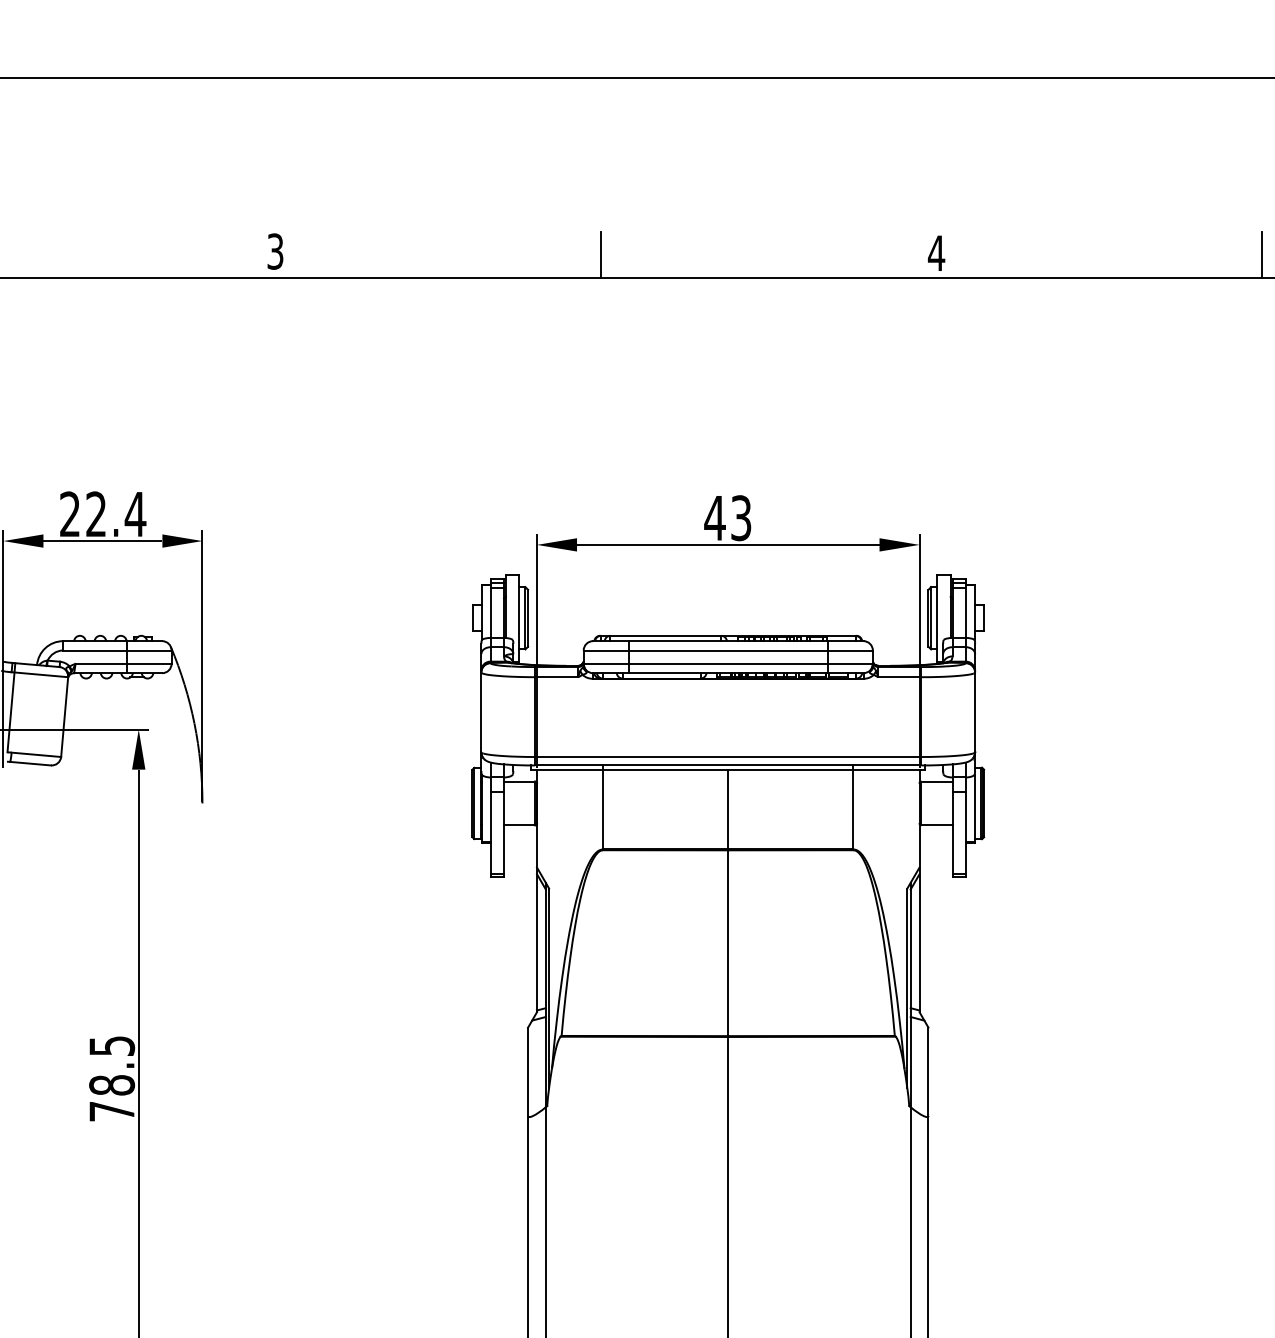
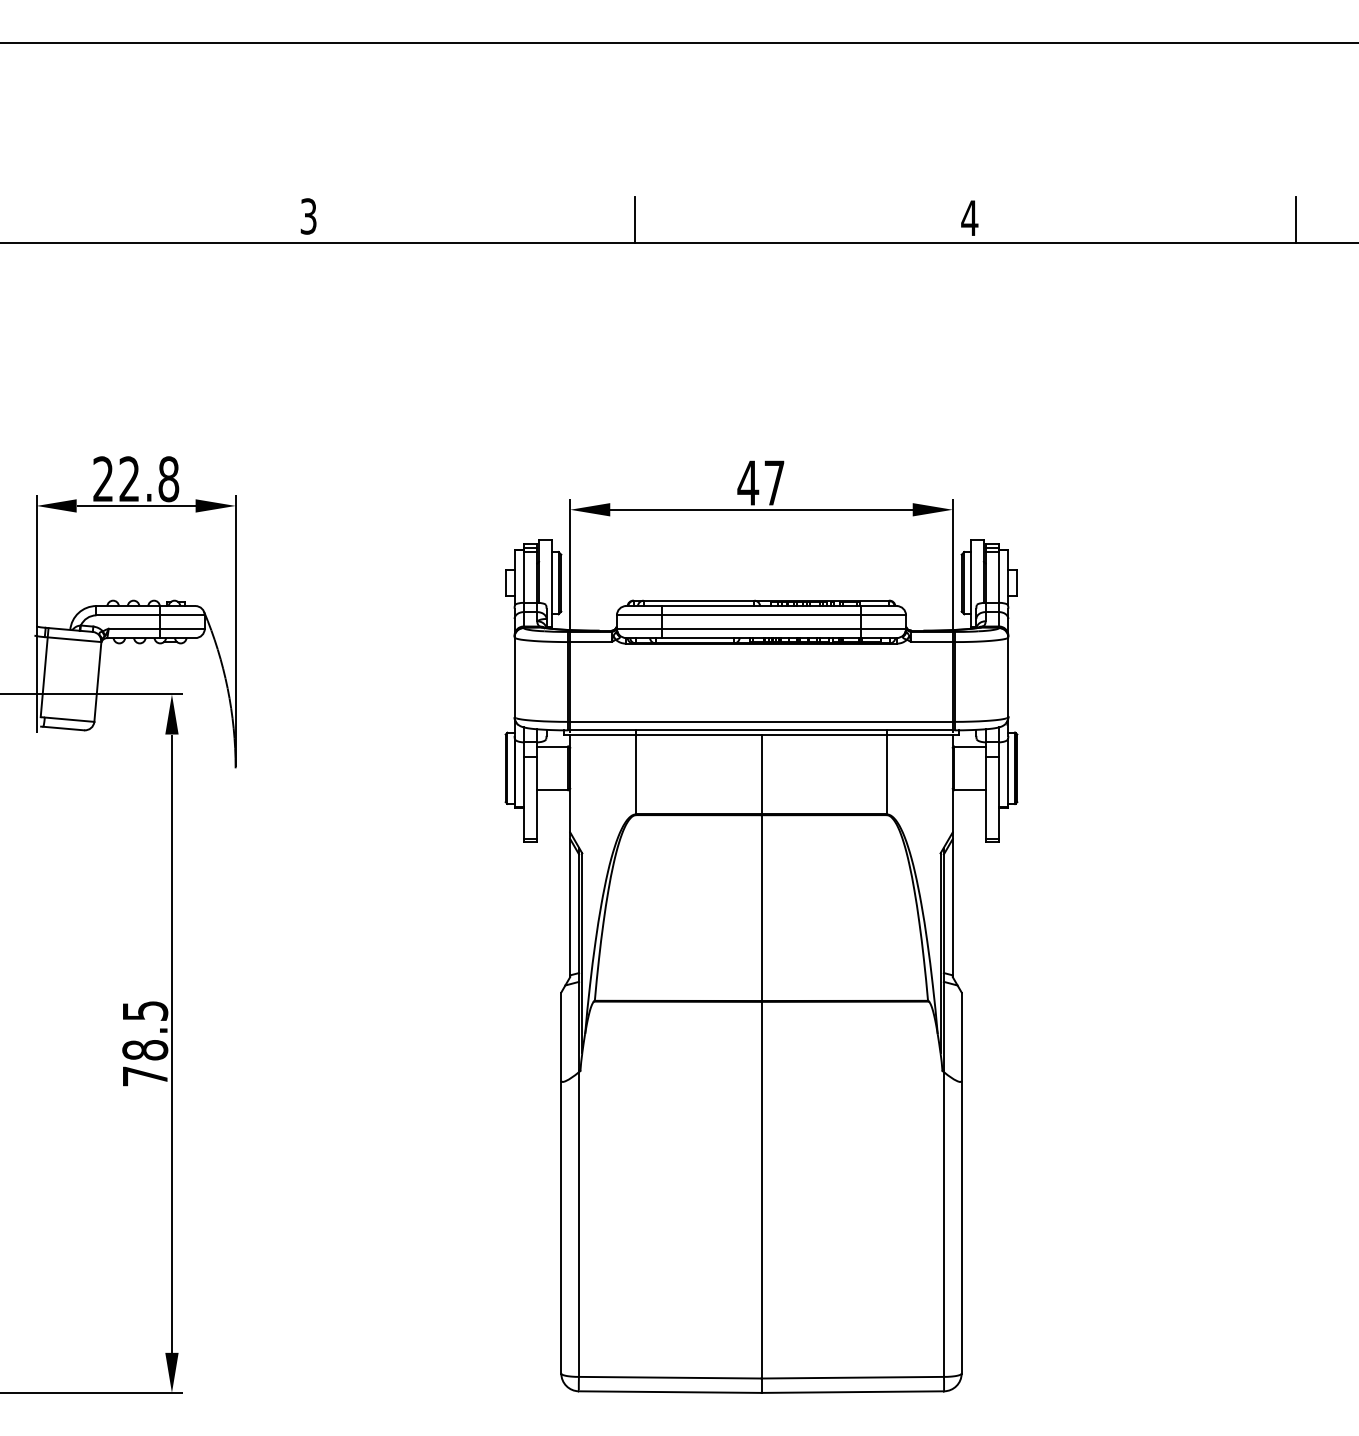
text: (135, 514) -> (168, 479), 22.4 -> 22.8
text: (741, 518) -> (774, 483), 43 -> 47

